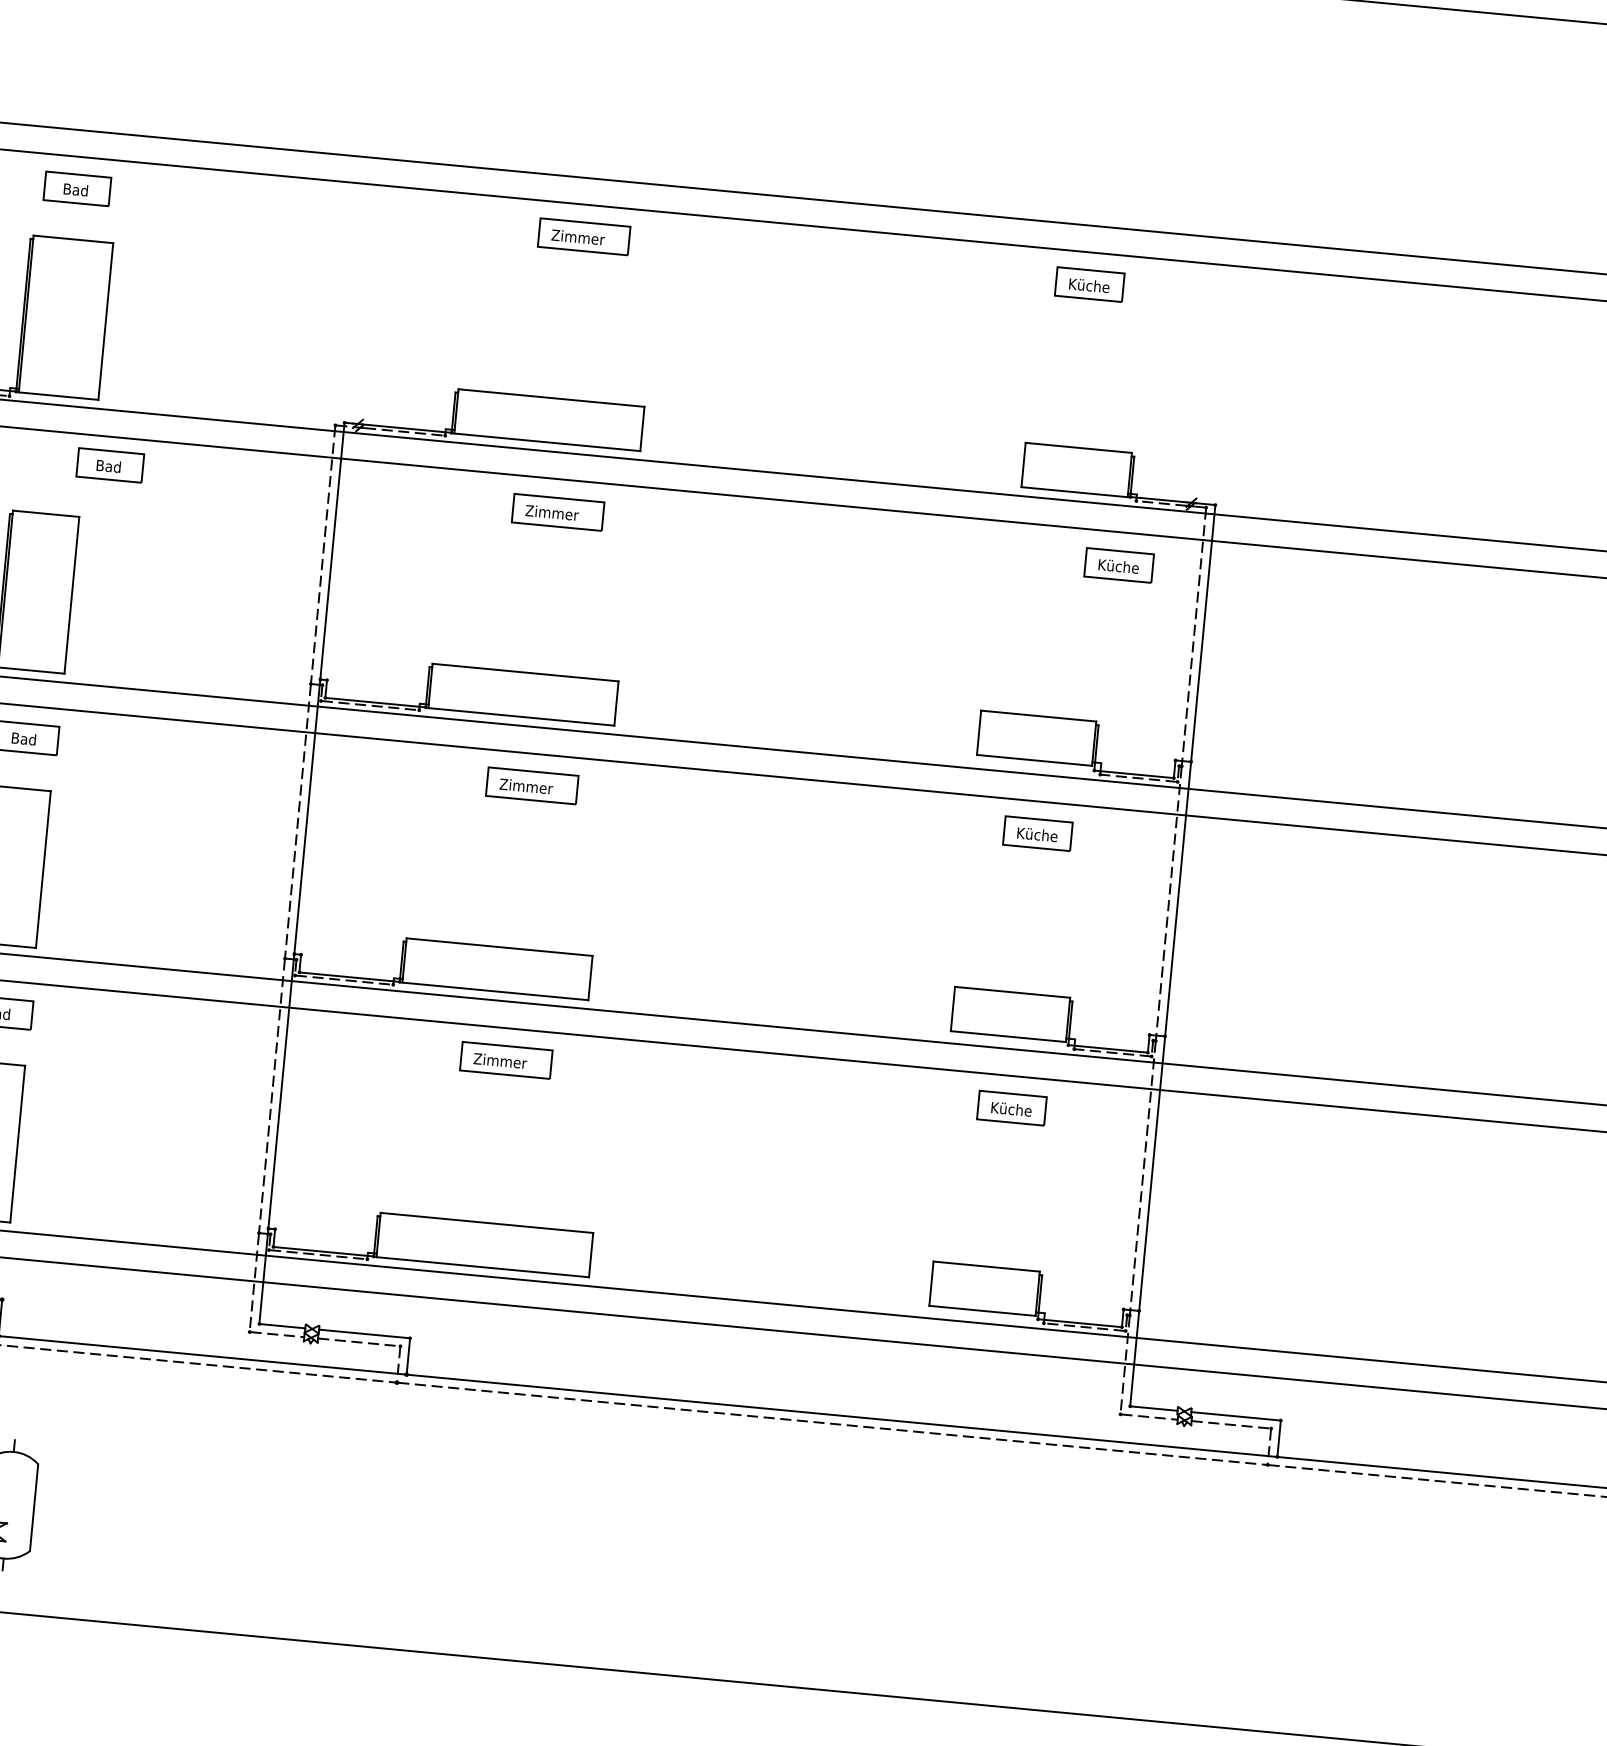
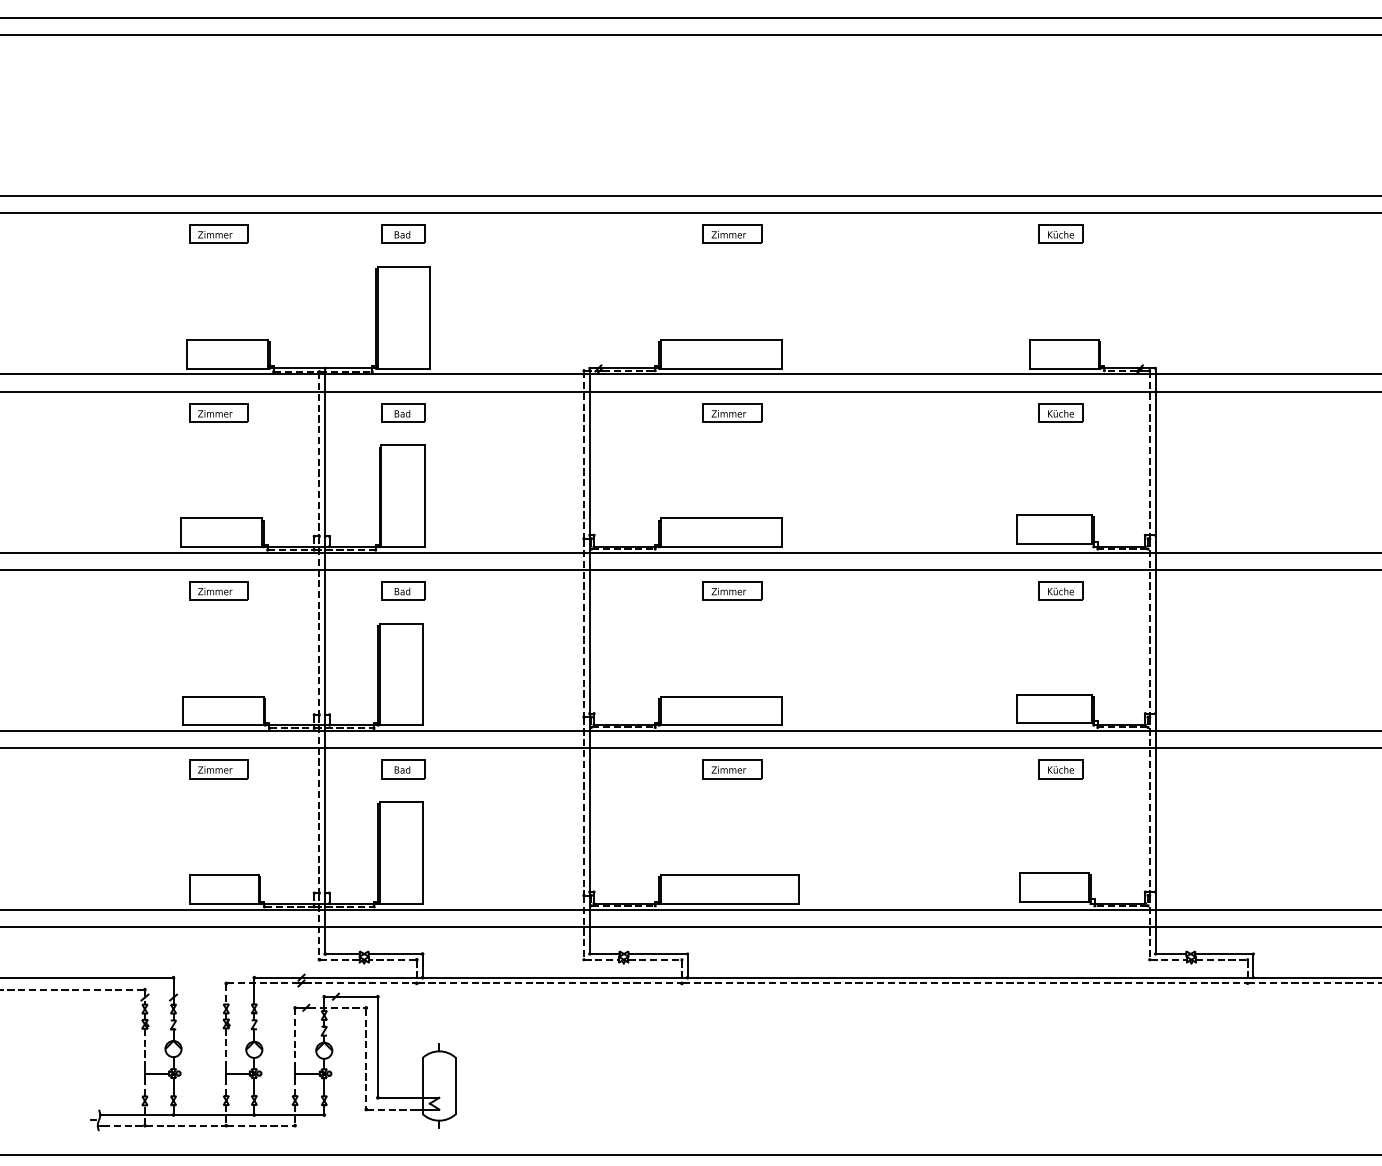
part: (110, 464) -> (403, 412), moved
part: (1118, 564) -> (1060, 412), moved

